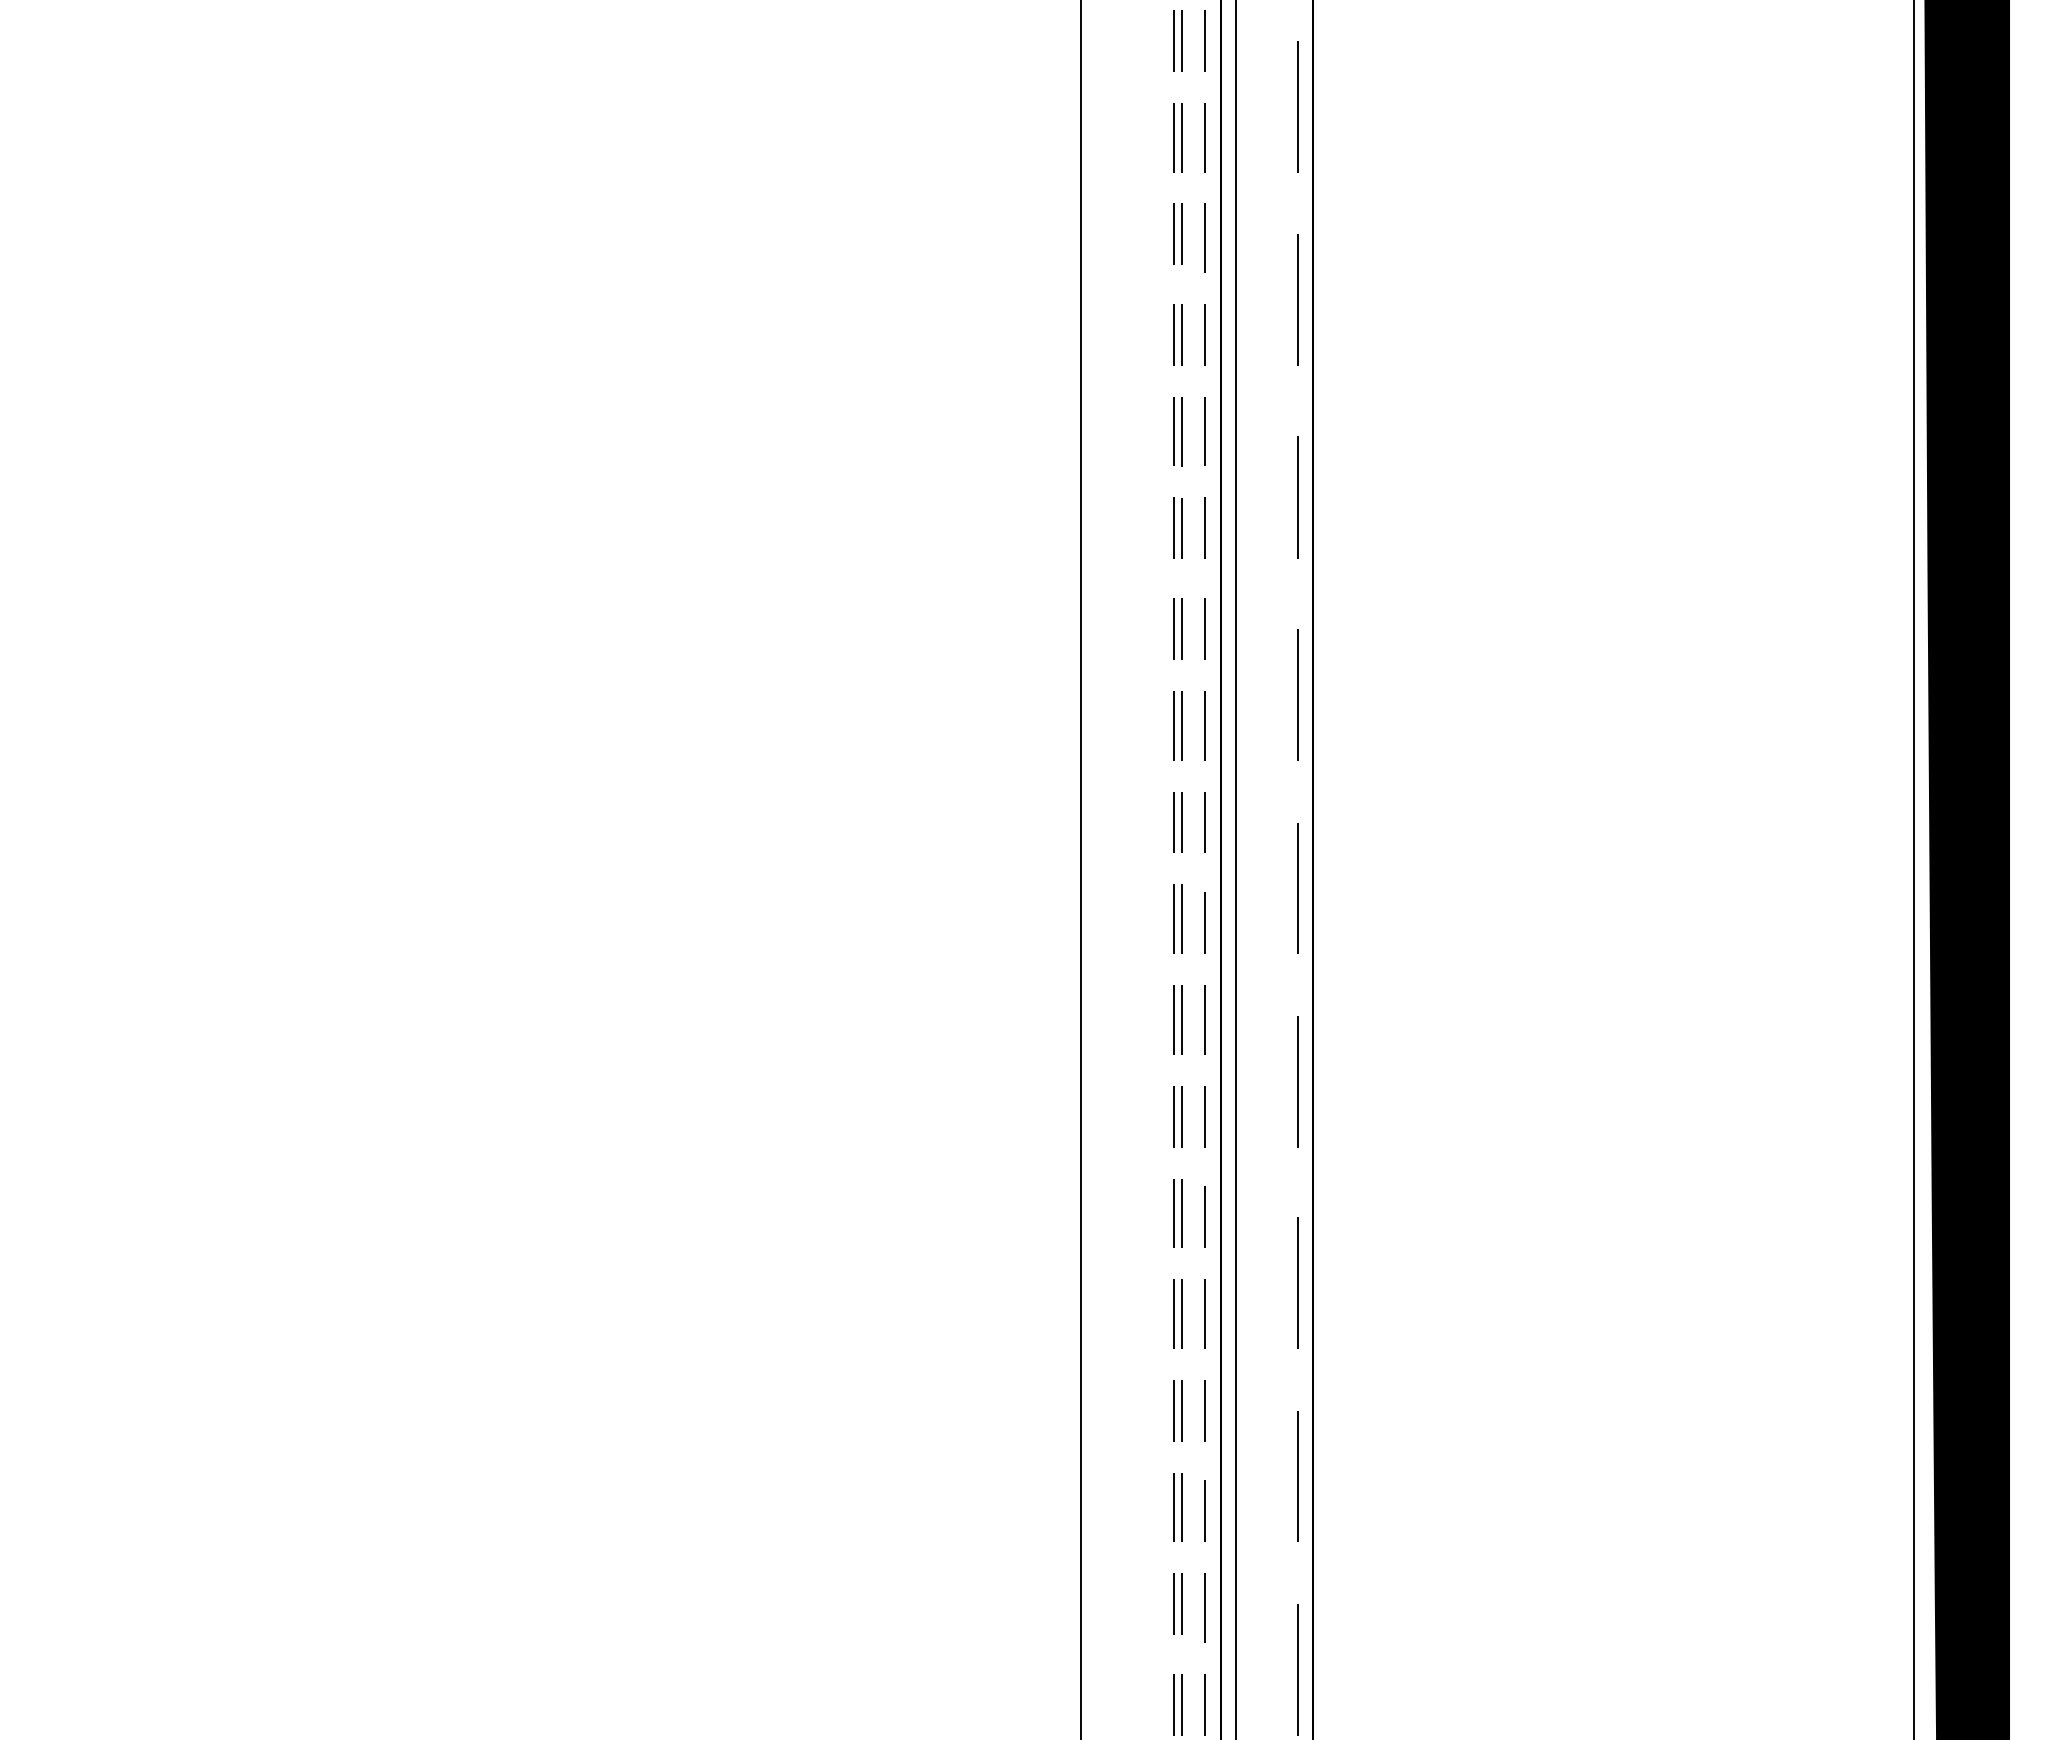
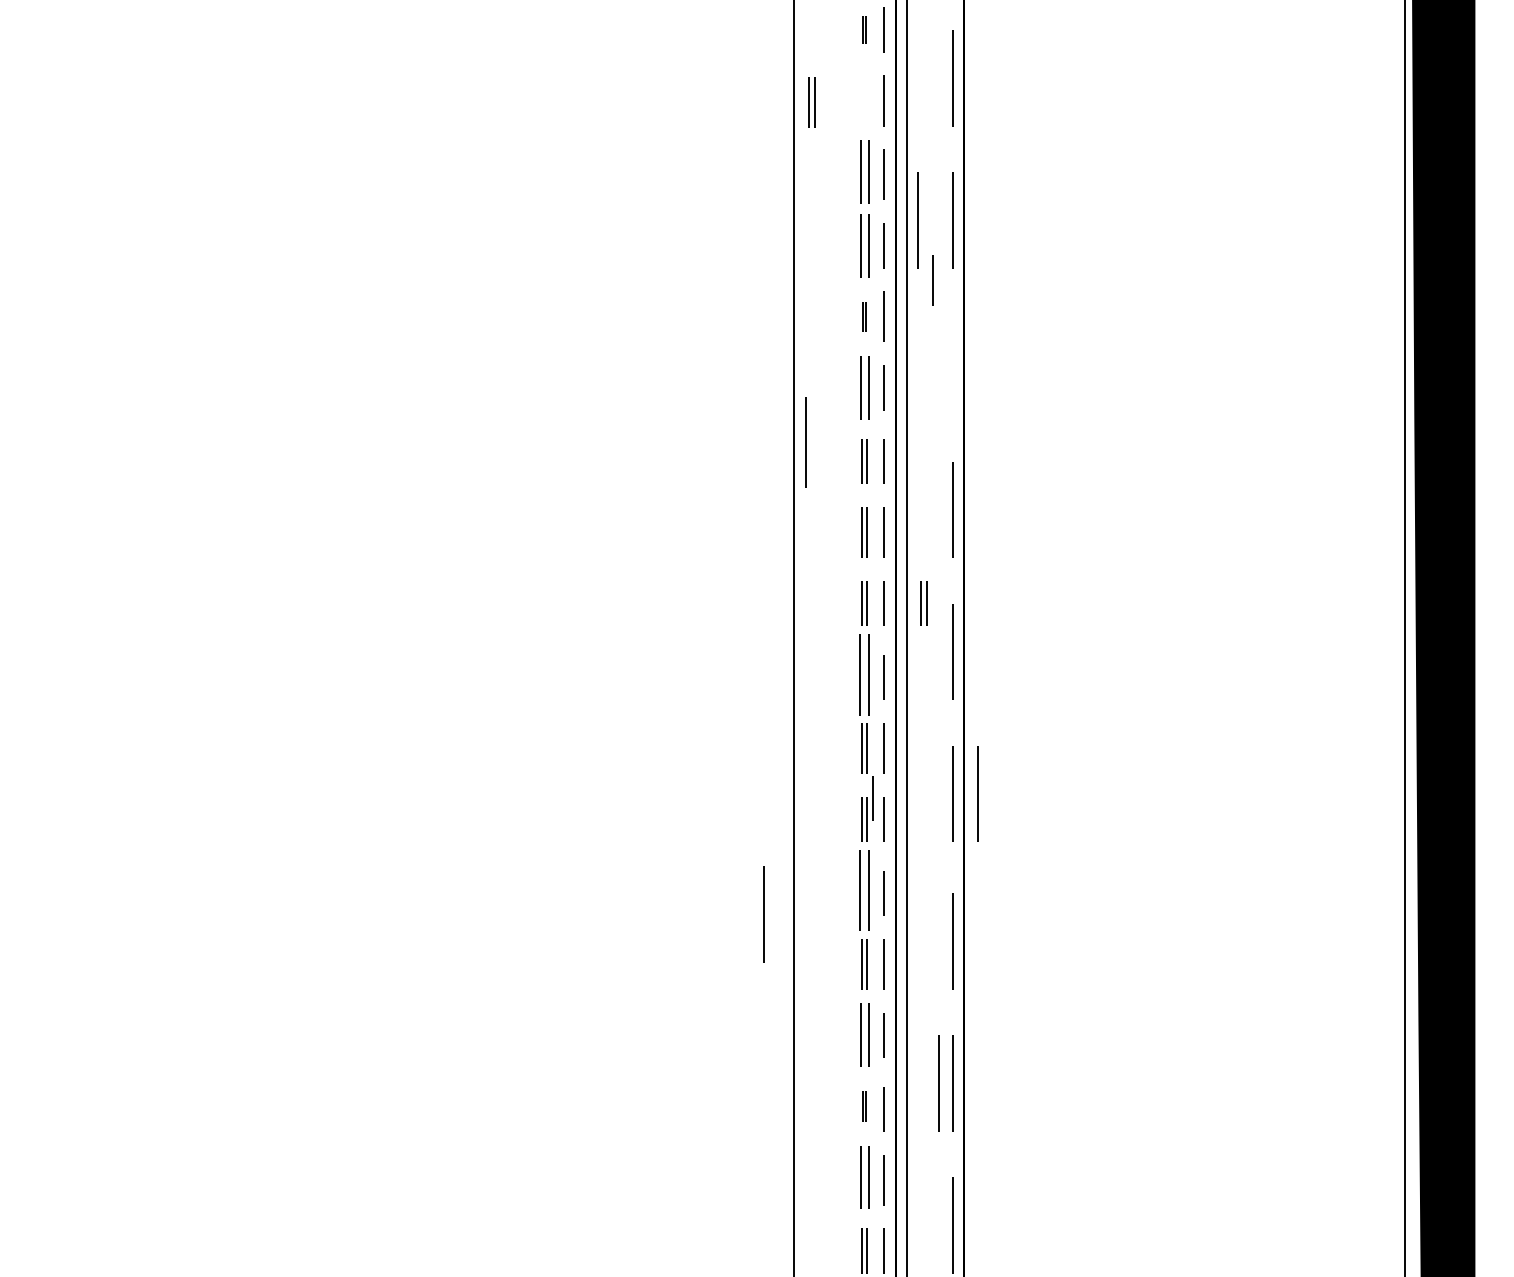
part: (1177, 40) -> (864, 29), size x0.6
part: (1177, 137) -> (811, 102), moved
part: (1177, 233) -> (864, 171), size x1.4
line: (1250, 299) -> (917, 219), added
part: (1177, 334) -> (864, 245), size x1.4
line: (1270, 381) -> (932, 279), added
part: (1177, 431) -> (864, 316), size x0.6
line: (1297, 497) -> (805, 442), moved
part: (1177, 527) -> (864, 387), size x1.4
part: (1258, 822) -> (923, 603), added
part: (1177, 918) -> (864, 674), size x1.6
line: (1331, 1081) -> (977, 793), added
line: (1189, 1087) -> (872, 798), added
part: (1177, 1213) -> (864, 890), size x1.6
line: (1040, 1245) -> (763, 914), added
part: (1177, 1410) -> (864, 1035), size x1.4
line: (1278, 1476) -> (938, 1083), added
part: (1177, 1507) -> (864, 1106), size x0.6
part: (1177, 1603) -> (864, 1176), size x1.4

